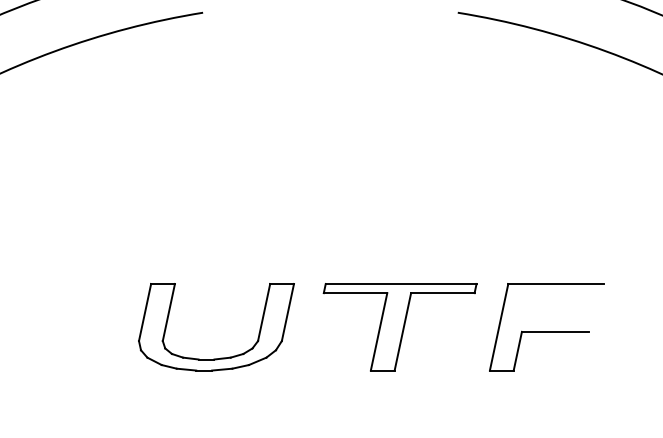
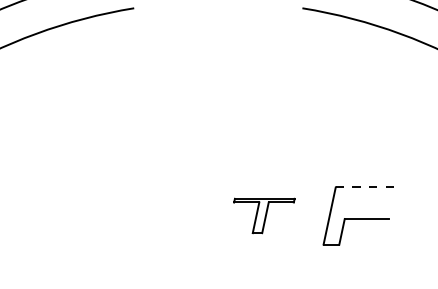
line: (556, 284) -> (367, 187), solid -> dashed
part: (400, 326) -> (264, 215), size x0.6
part: (221, 356) -> (146, 235), removed

